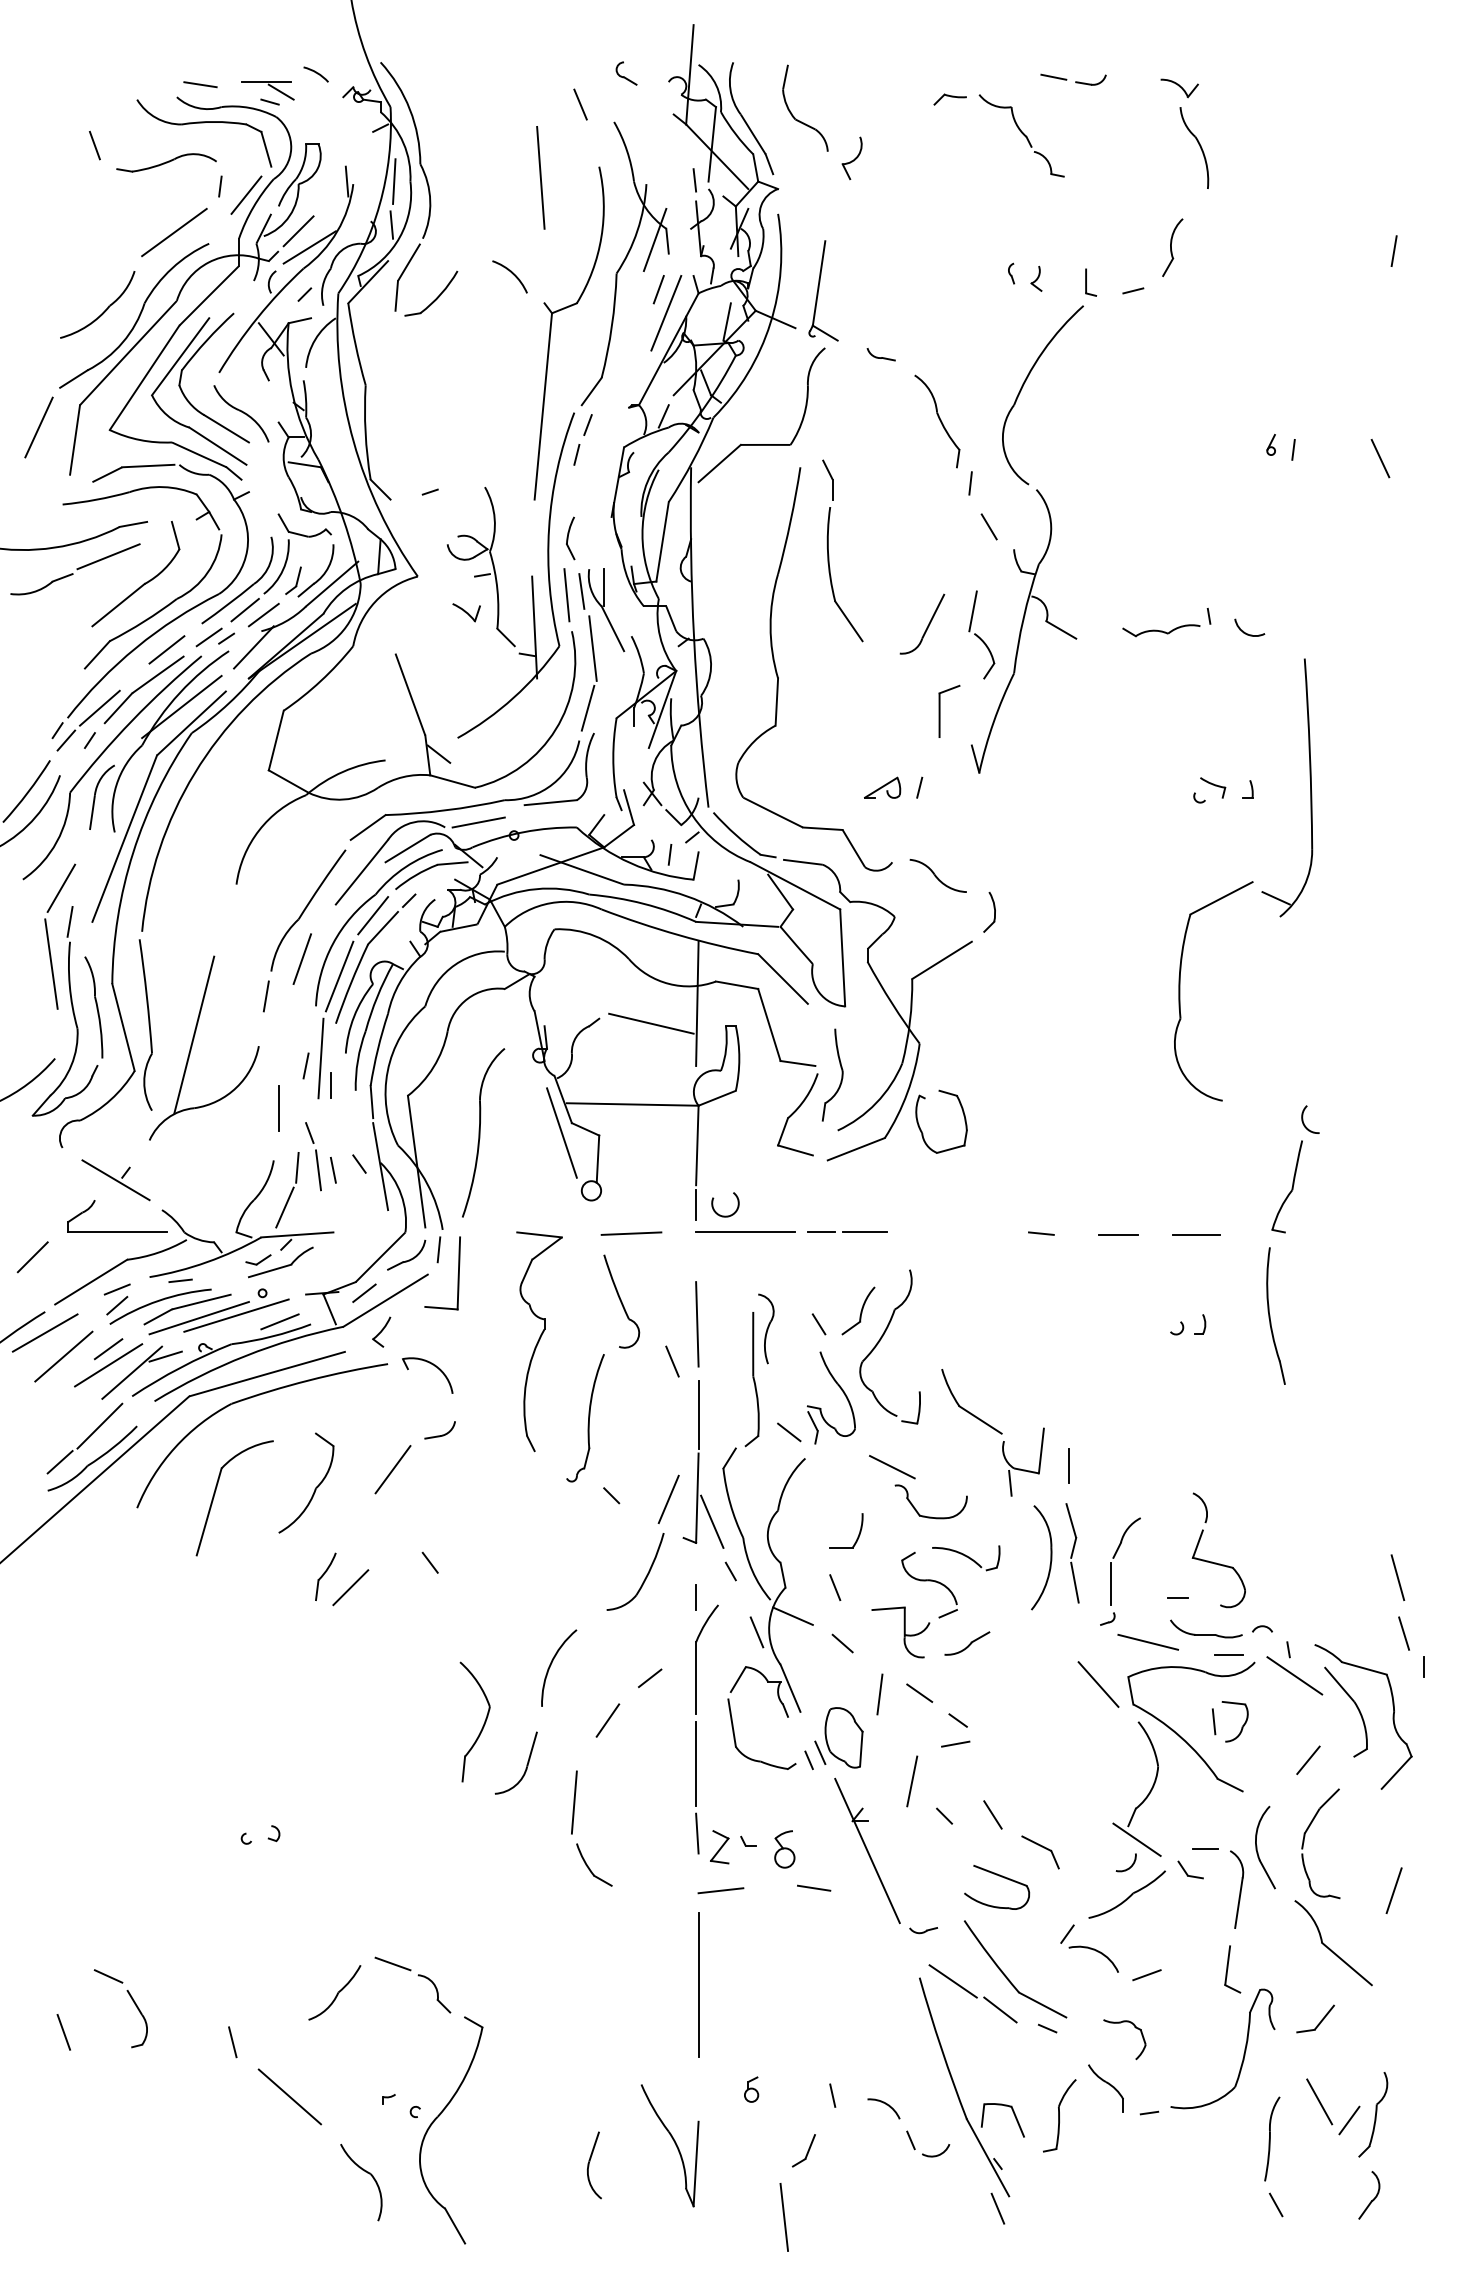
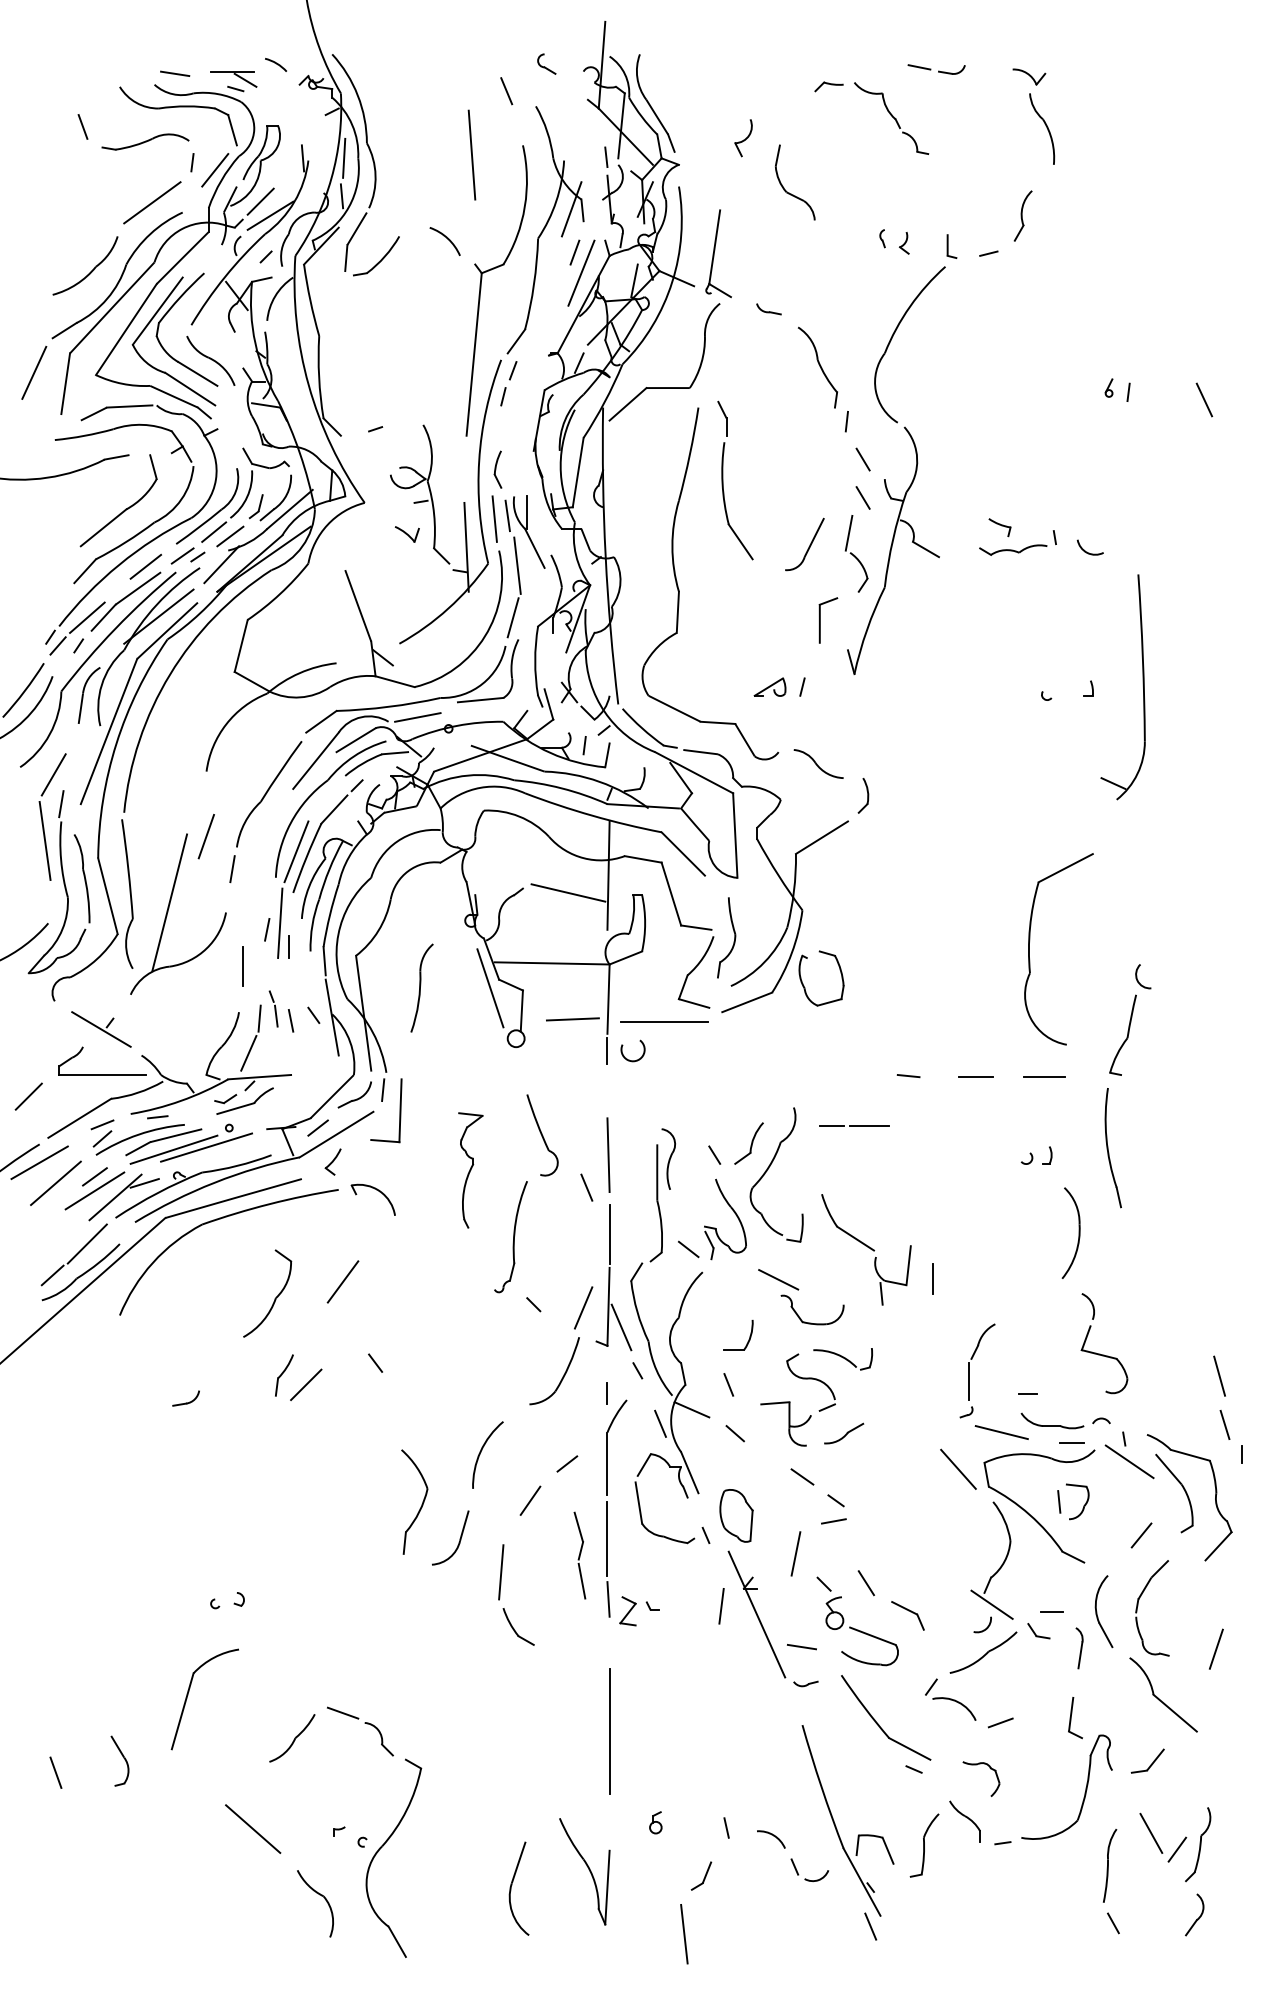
part: (795, 117) -> (786, 190), moved
line: (1393, 251) -> (1215, 219), removed
part: (75, 569) -> (66, 496), removed
line: (988, 570) -> (862, 497), added
part: (1213, 787) -> (1000, 527), moved
line: (373, 915) -> (326, 798), removed
line: (301, 958) -> (205, 836), moved
part: (1180, 991) -> (1029, 949), moved
part: (483, 1132) -> (421, 987), size x0.6
part: (313, 1156) -> (273, 1008), size x0.6
line: (745, 1231) -> (664, 1020), moved
line: (847, 1231) -> (854, 1125), moved
line: (631, 1233) -> (572, 1019), moved
line: (279, 1321) -> (244, 1152), removed
part: (539, 1341) -> (470, 1170), size x0.6
part: (439, 1430) -> (185, 1398), moved
part: (215, 1494) -> (188, 1696), moved
part: (1072, 1553) -> (579, 1555), moved
part: (1050, 1557) -> (1078, 1232), moved
part: (1216, 1562) -> (1102, 1354), moved
line: (879, 1694) -> (721, 1606), moved
line: (820, 1752) -> (715, 1528), removed
part: (784, 1849) -> (834, 1613), moved
line: (814, 1887) -> (802, 1646), moved
part: (1237, 1889) -> (1079, 1648), size x0.6
line: (720, 1890) -> (628, 1649), removed
line: (108, 1976) -> (94, 1724), removed
line: (952, 1981) -> (831, 1728), removed
line: (1000, 2009) -> (872, 1752), removed
line: (232, 2042) -> (203, 1781), removed
part: (593, 2165) -> (517, 1888), size x1.6

